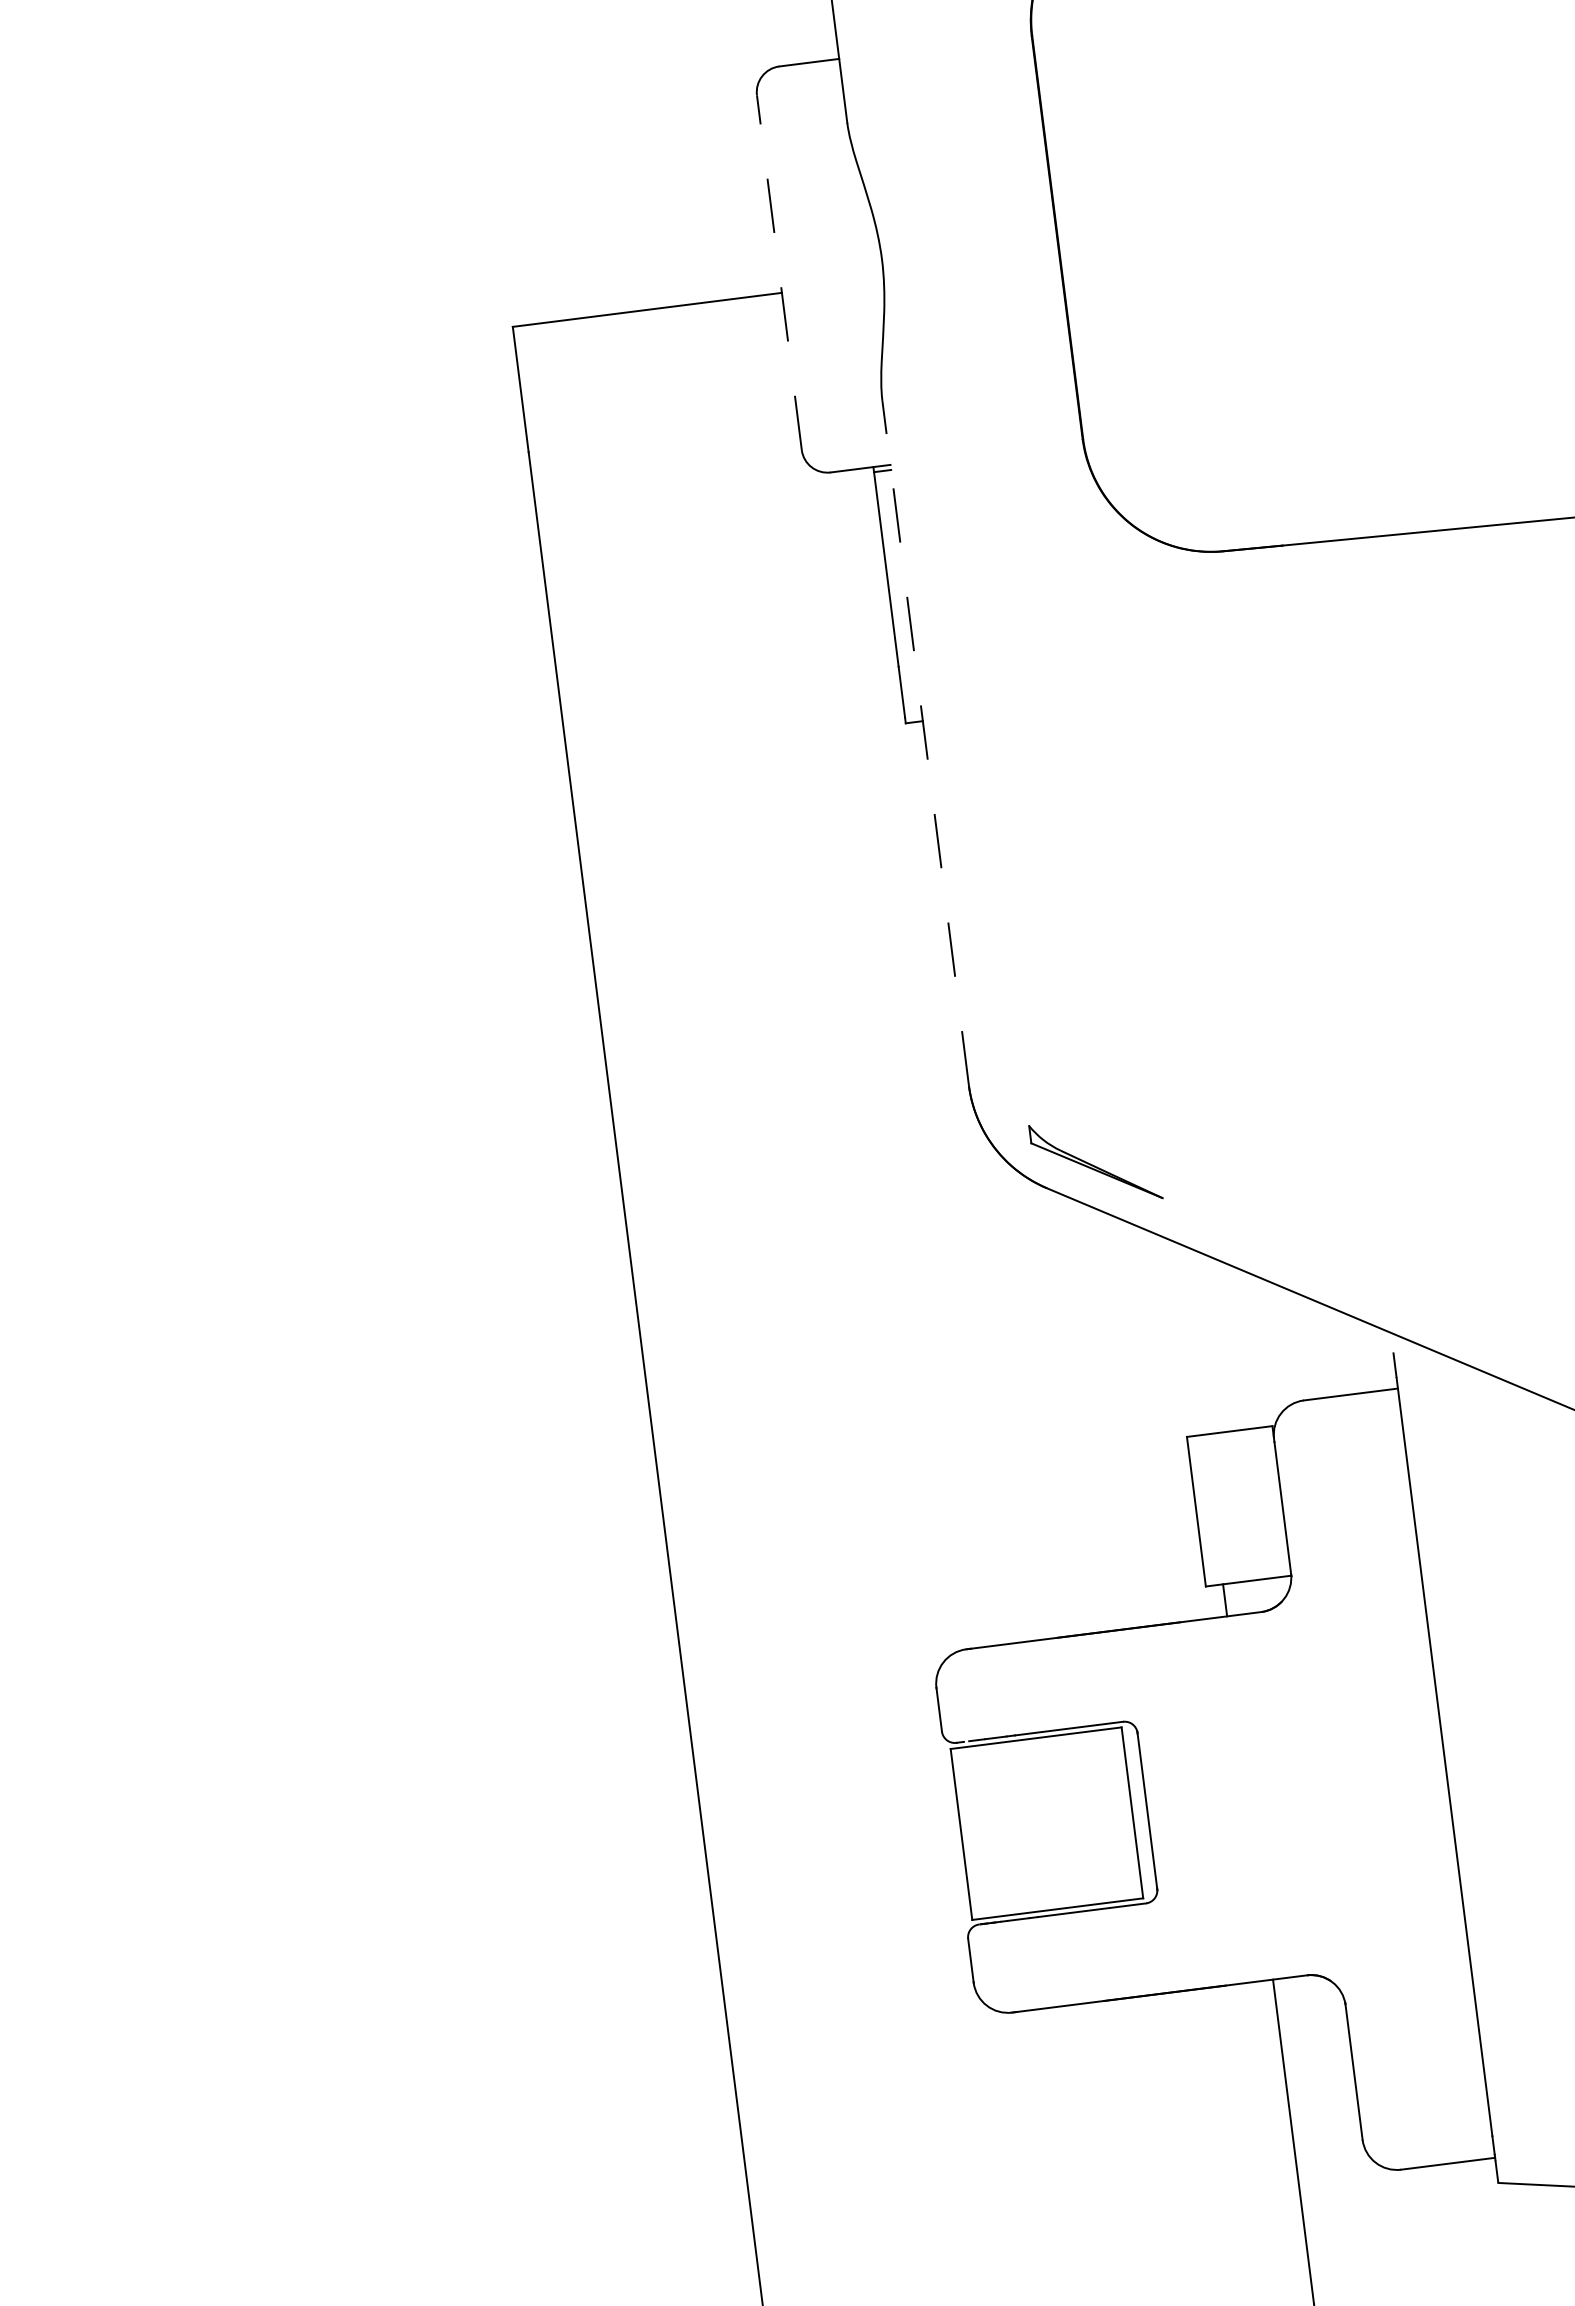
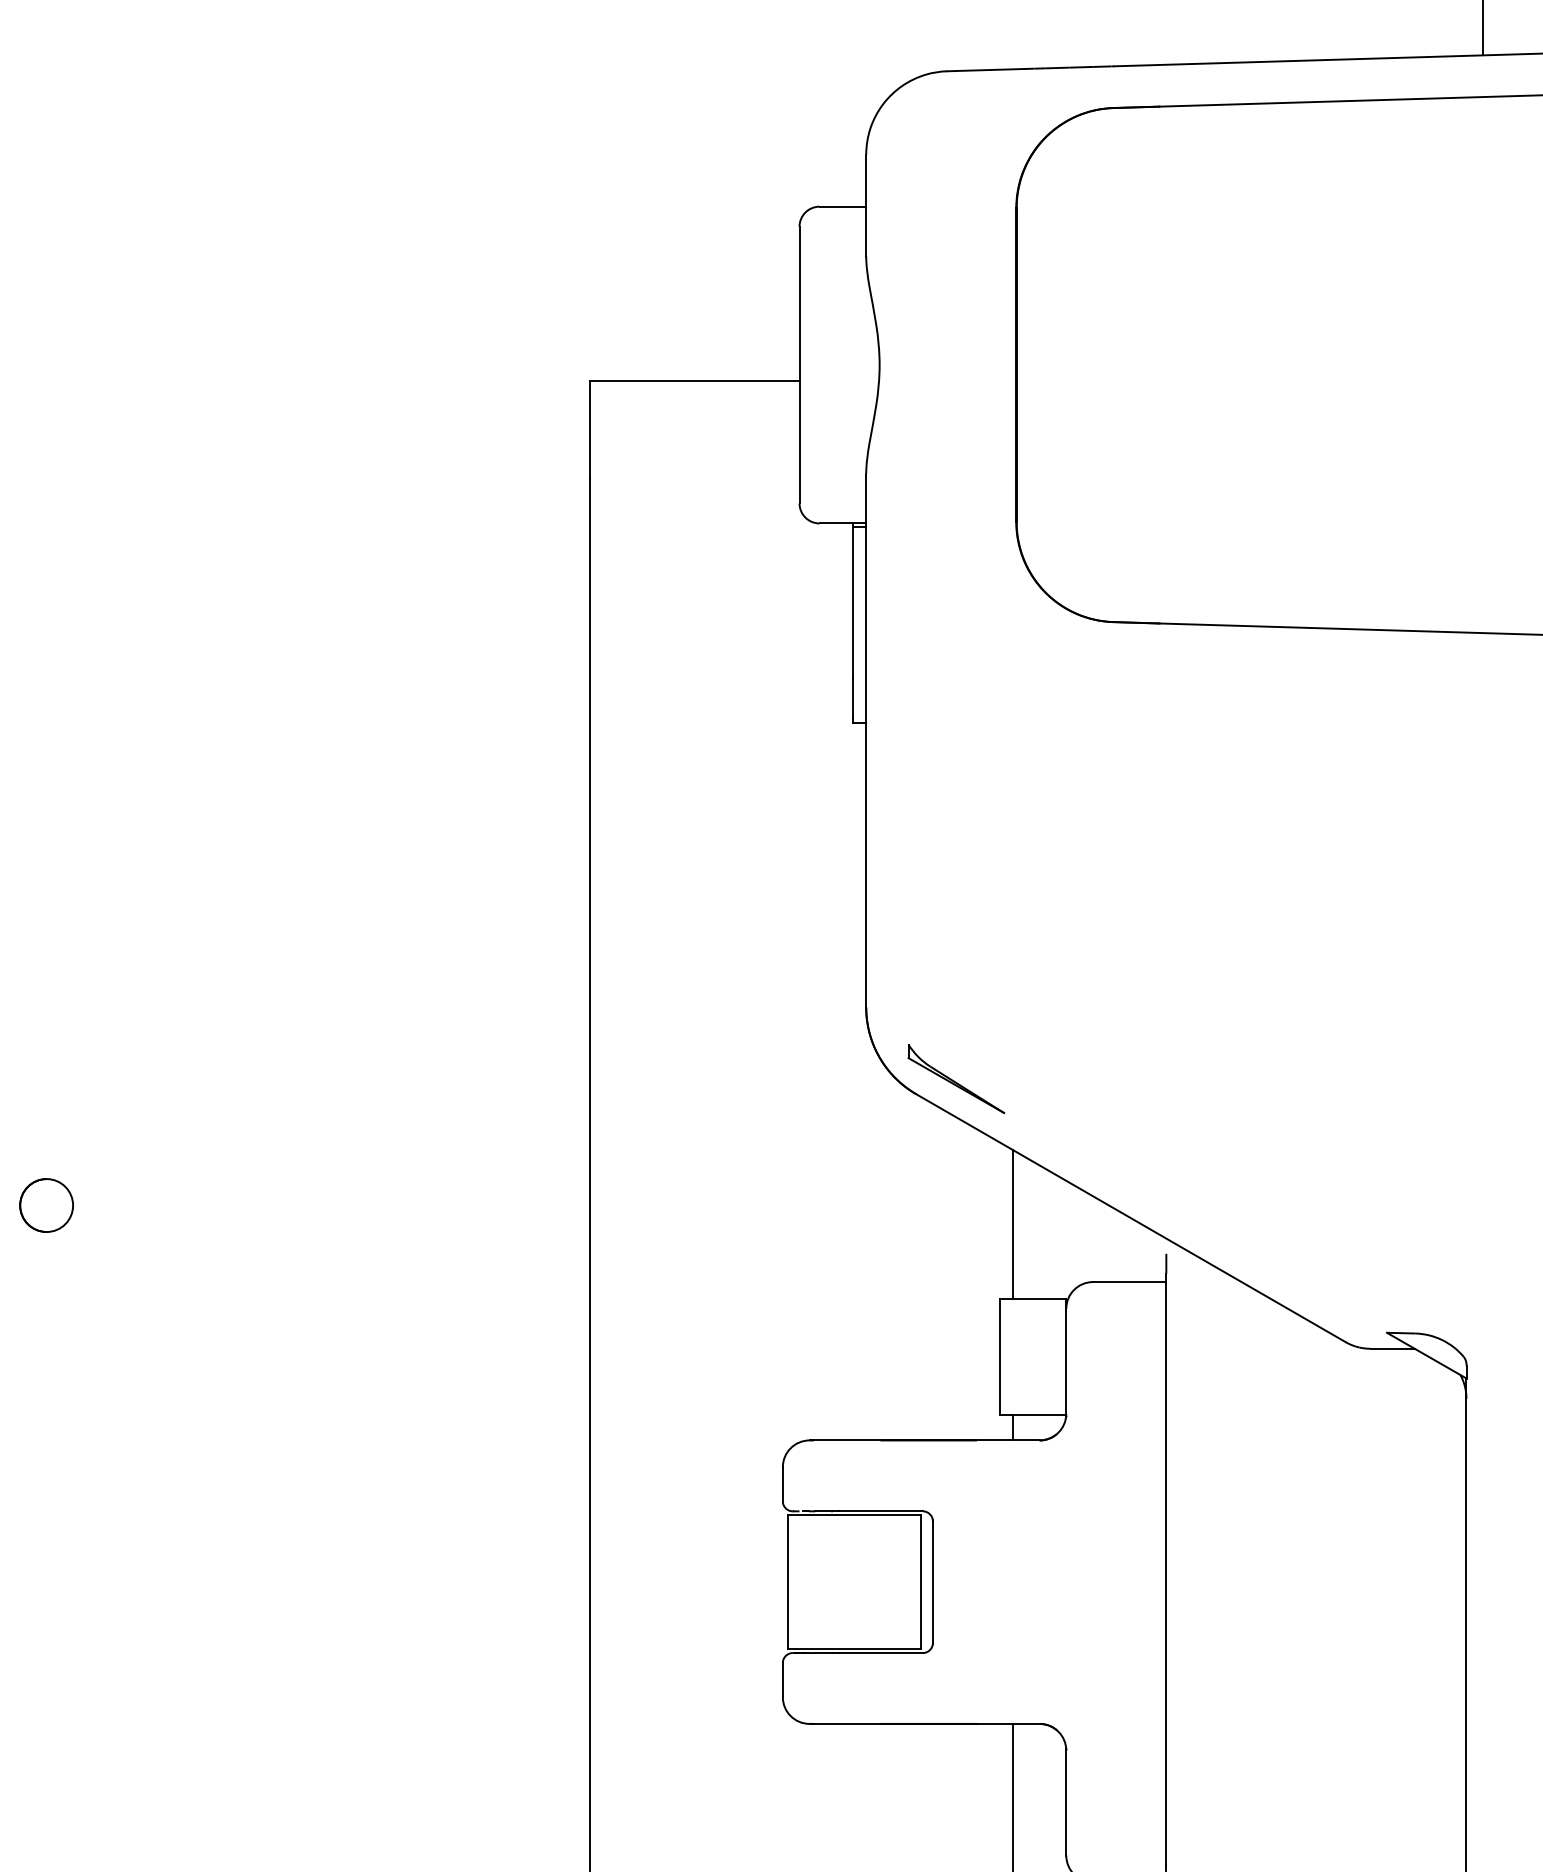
line: (779, 271) -> (799, 364), dashed -> solid
line: (925, 743) -> (866, 740), dashed -> solid
line: (1192, 1339) -> (1013, 1224), added

